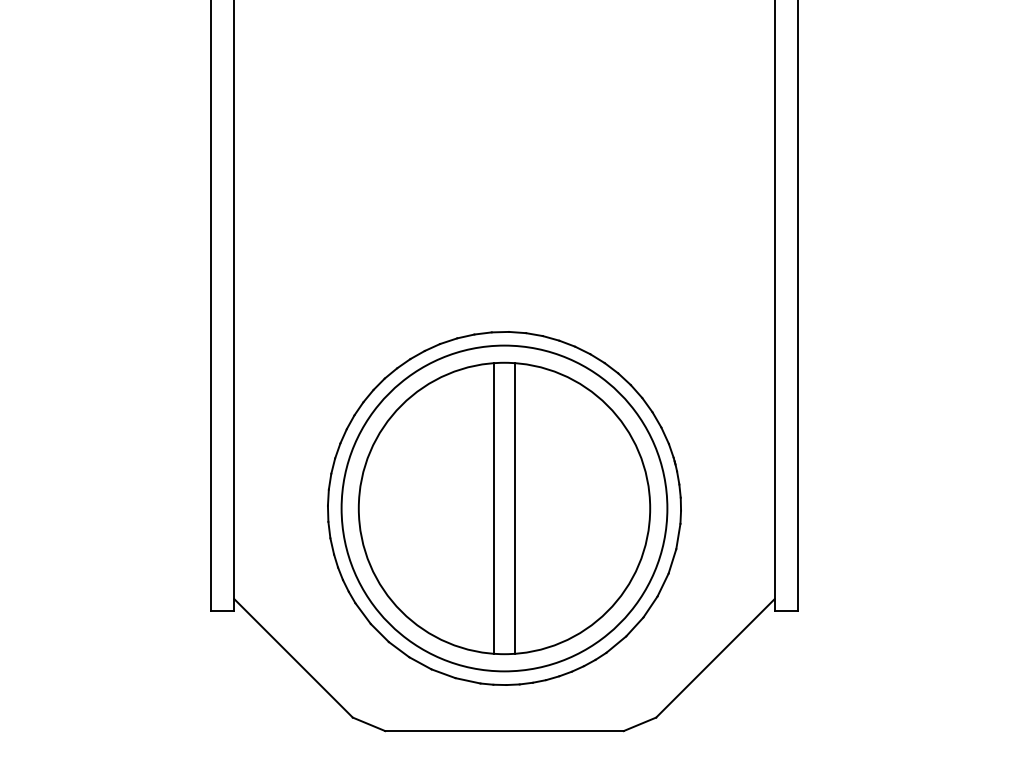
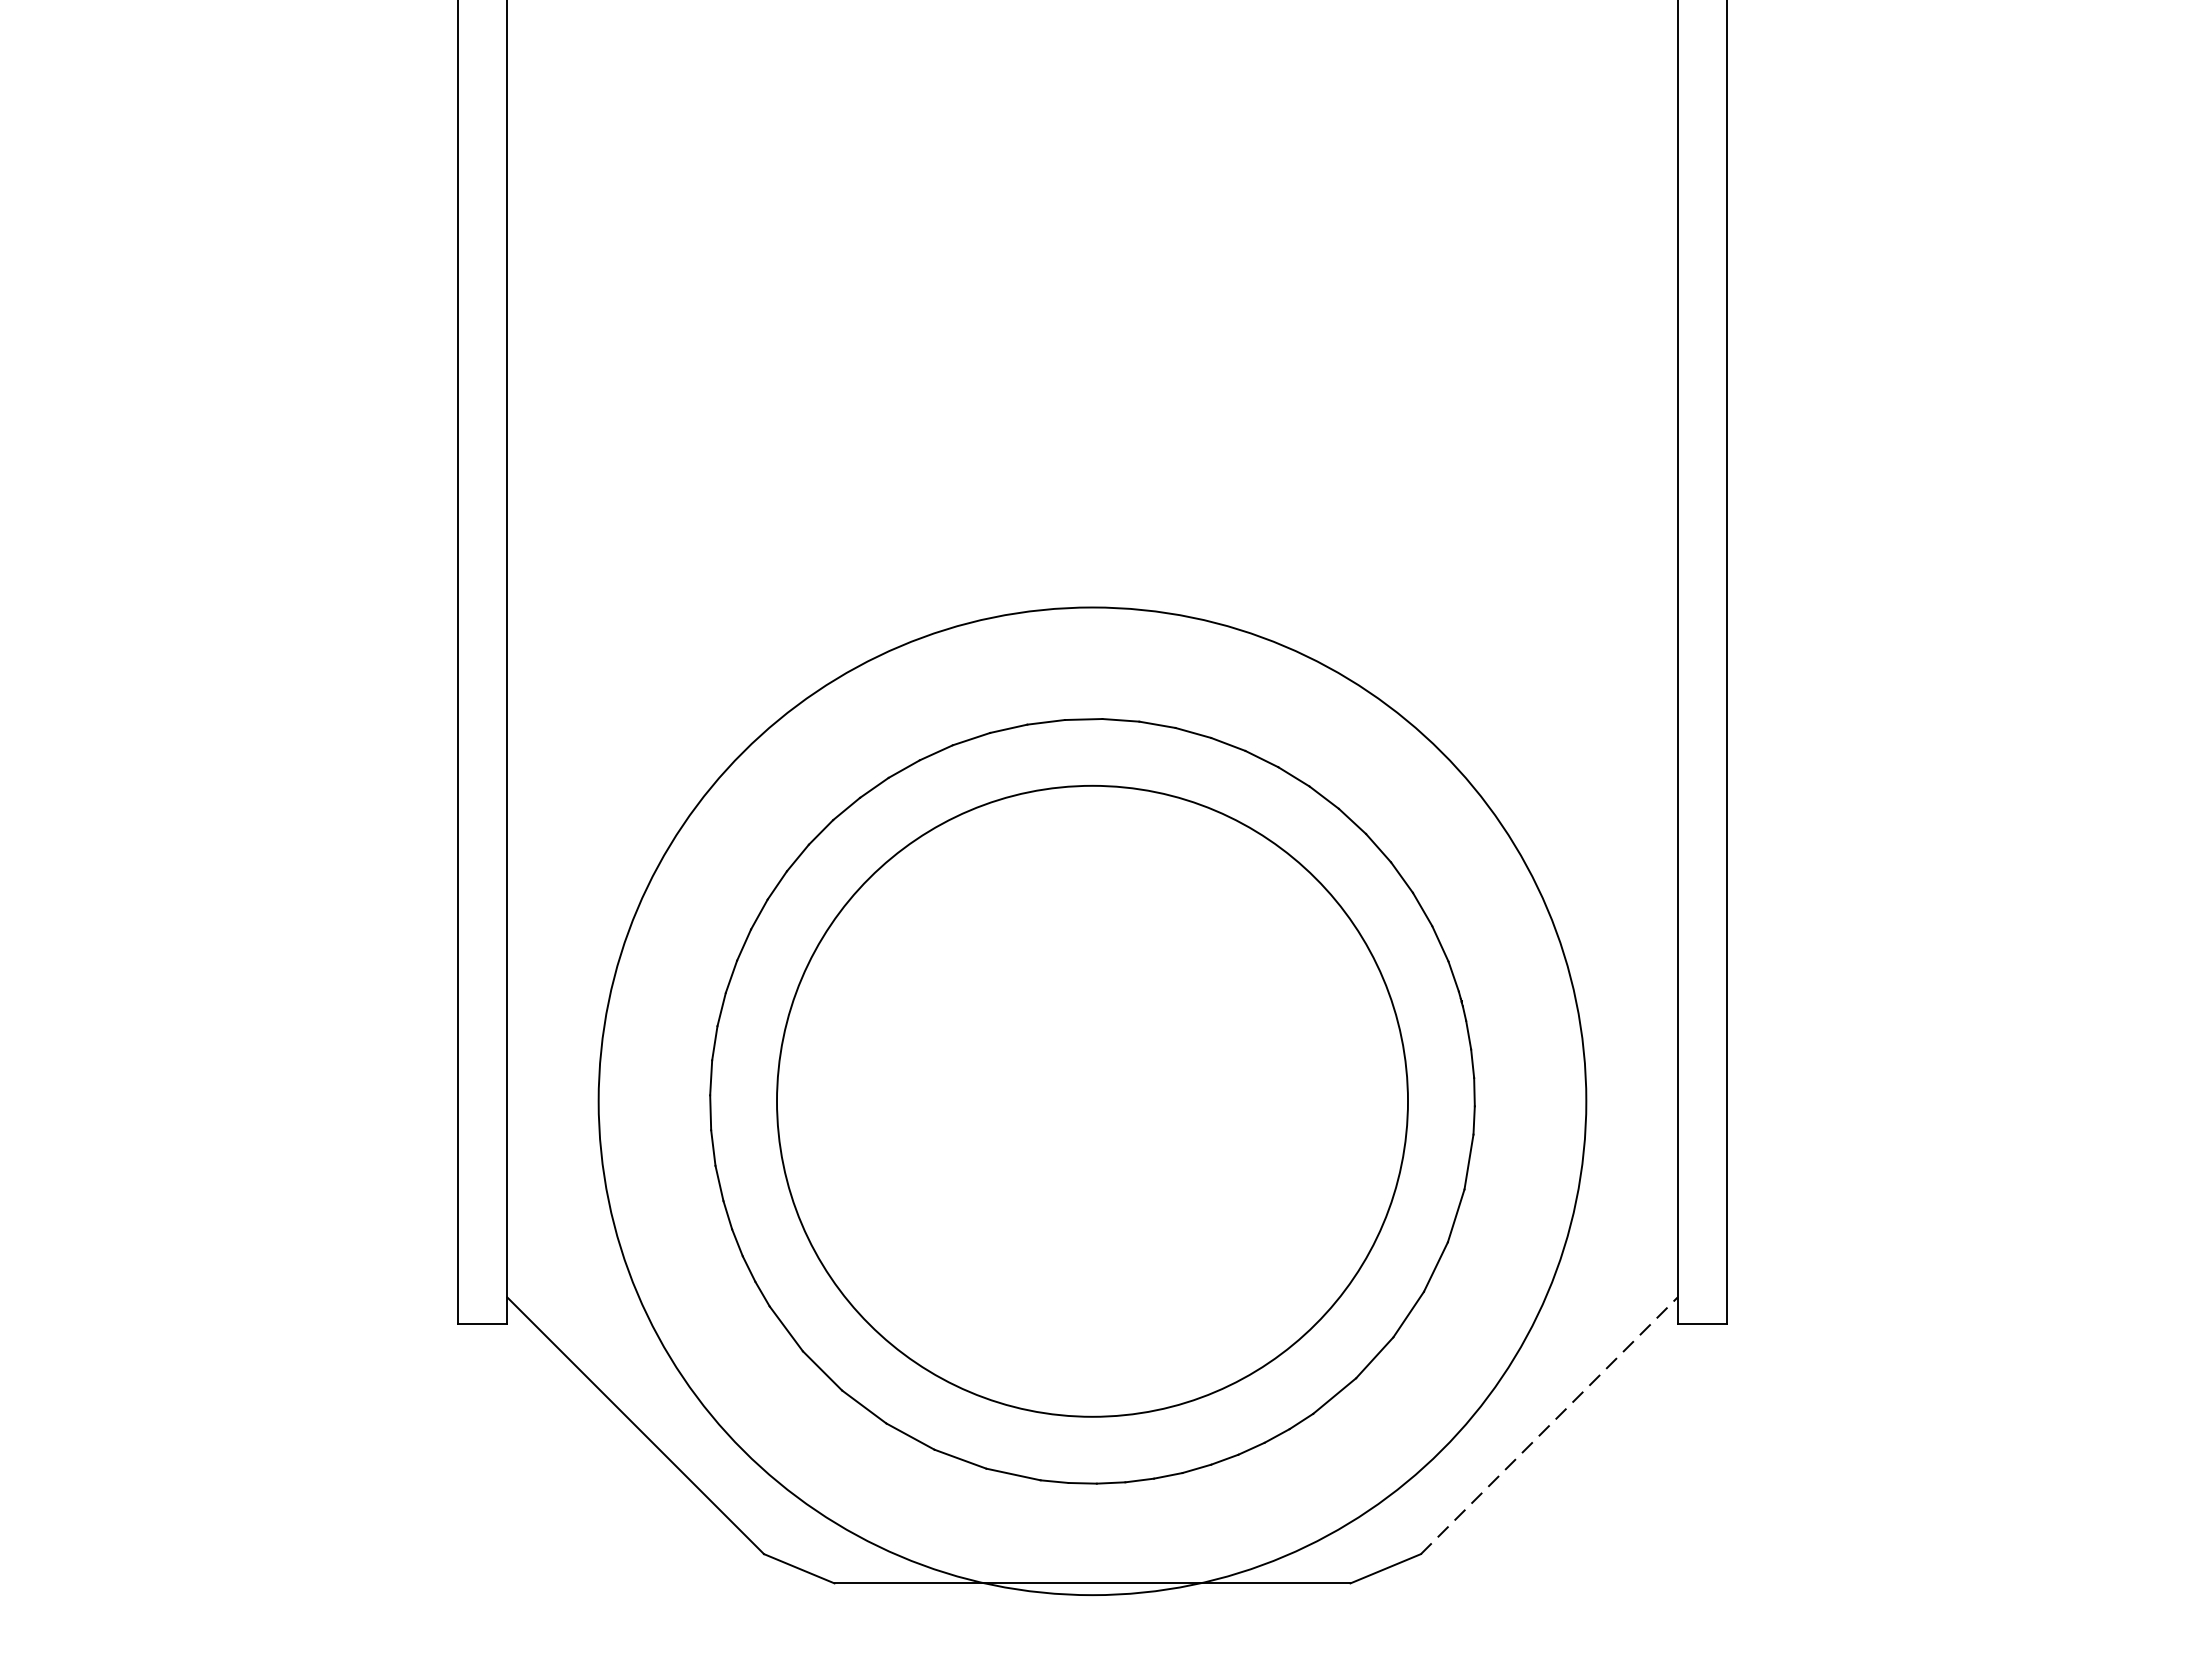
line: (494, 508) -> (1070, 1101), removed
circle: (504, 508) -> (1092, 1101), size x1.4
line: (514, 508) -> (1114, 1101), removed
line: (715, 658) -> (1549, 1426), solid -> dashed

